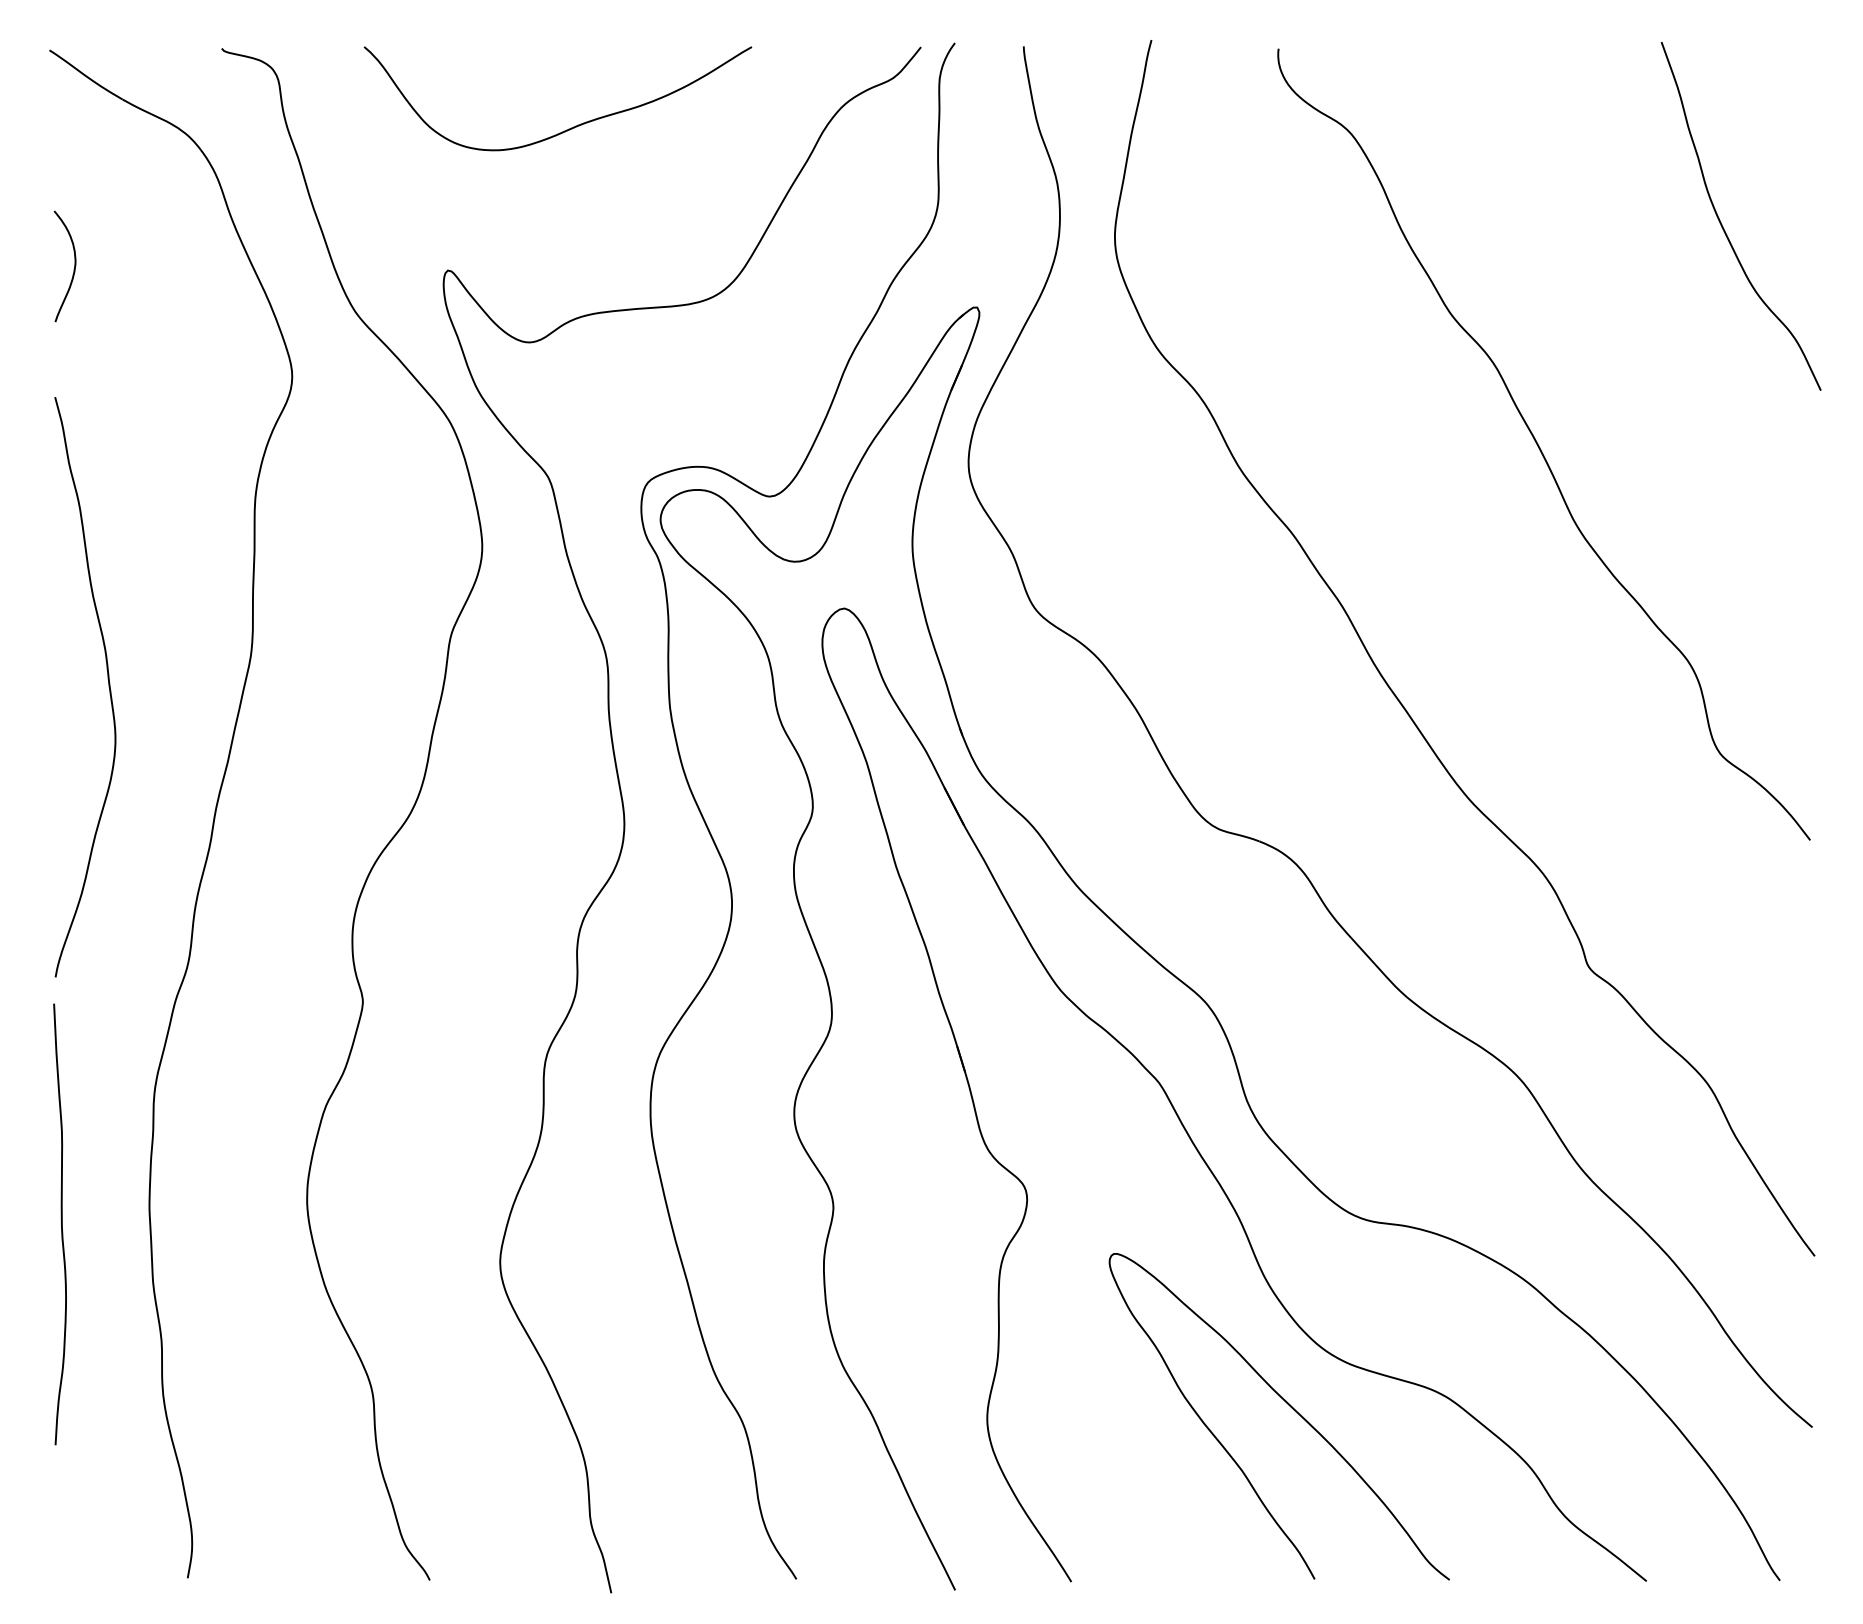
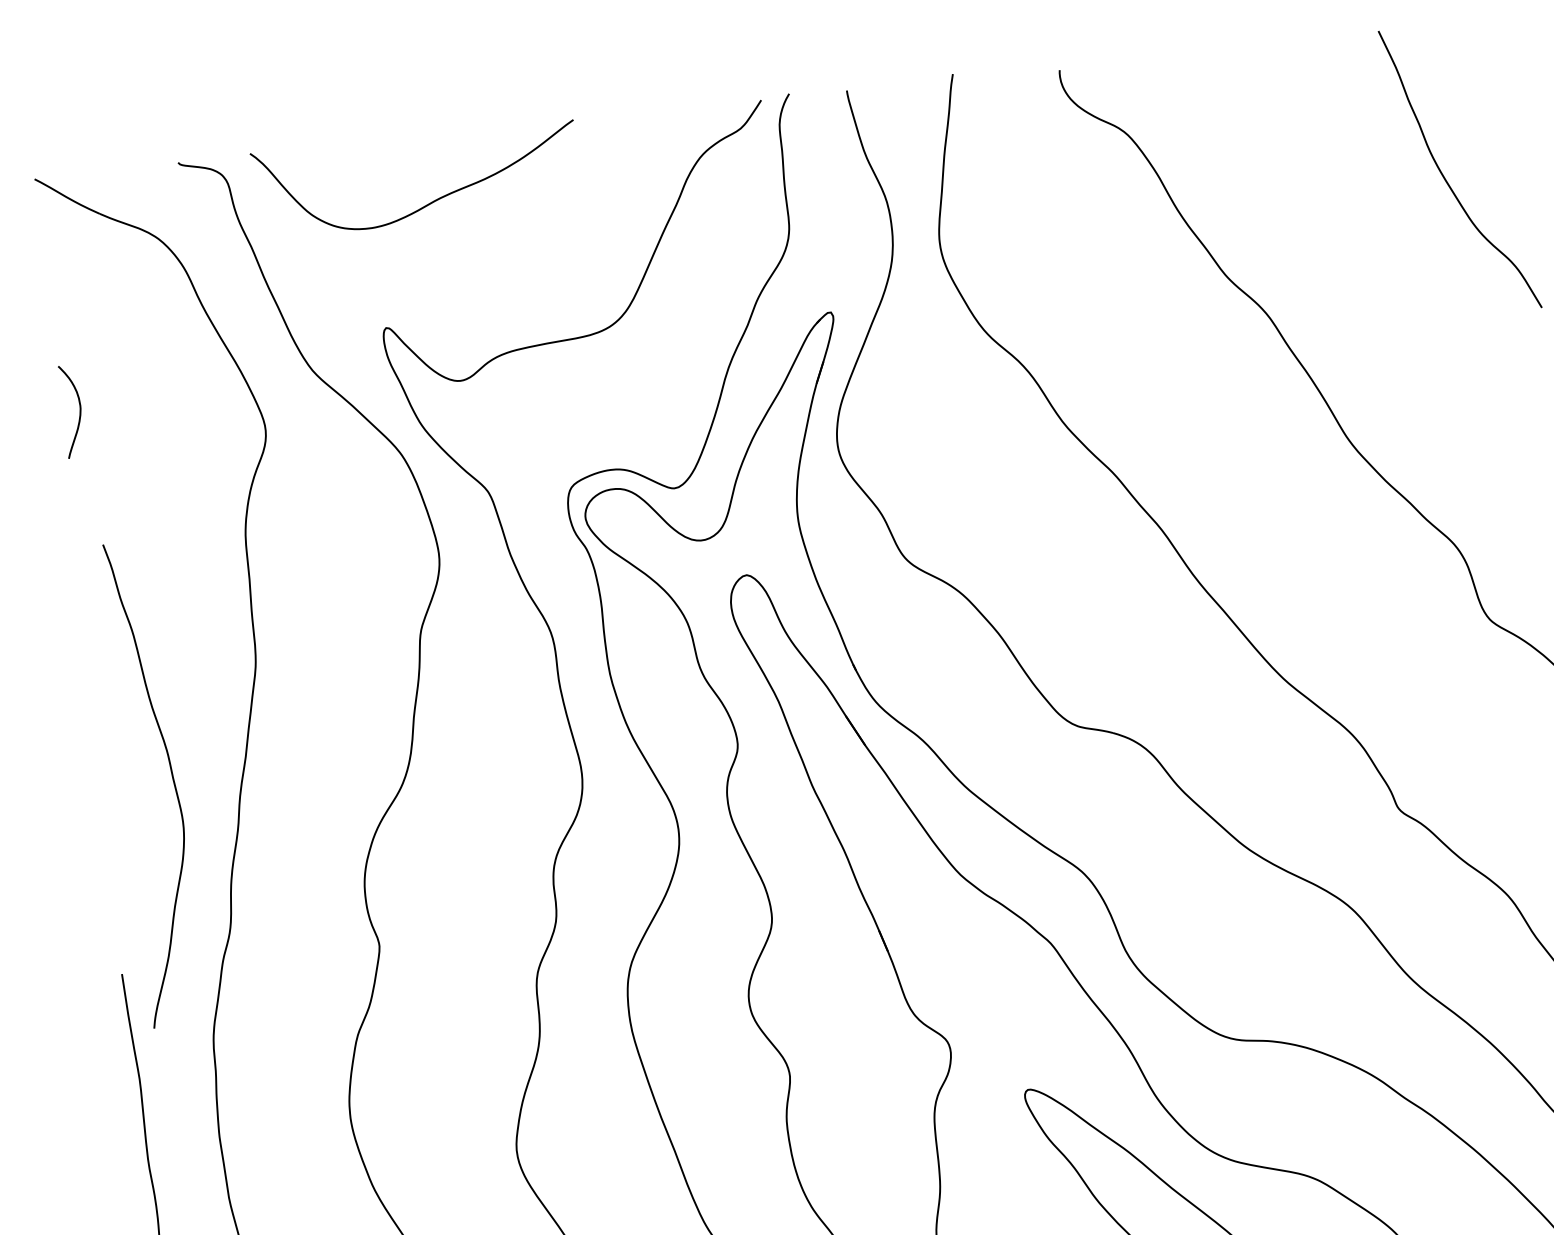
curve: (568, 128) -> (427, 203), moved
curve: (73, 269) -> (79, 413), moved
curve: (108, 687) -> (173, 782), moved

